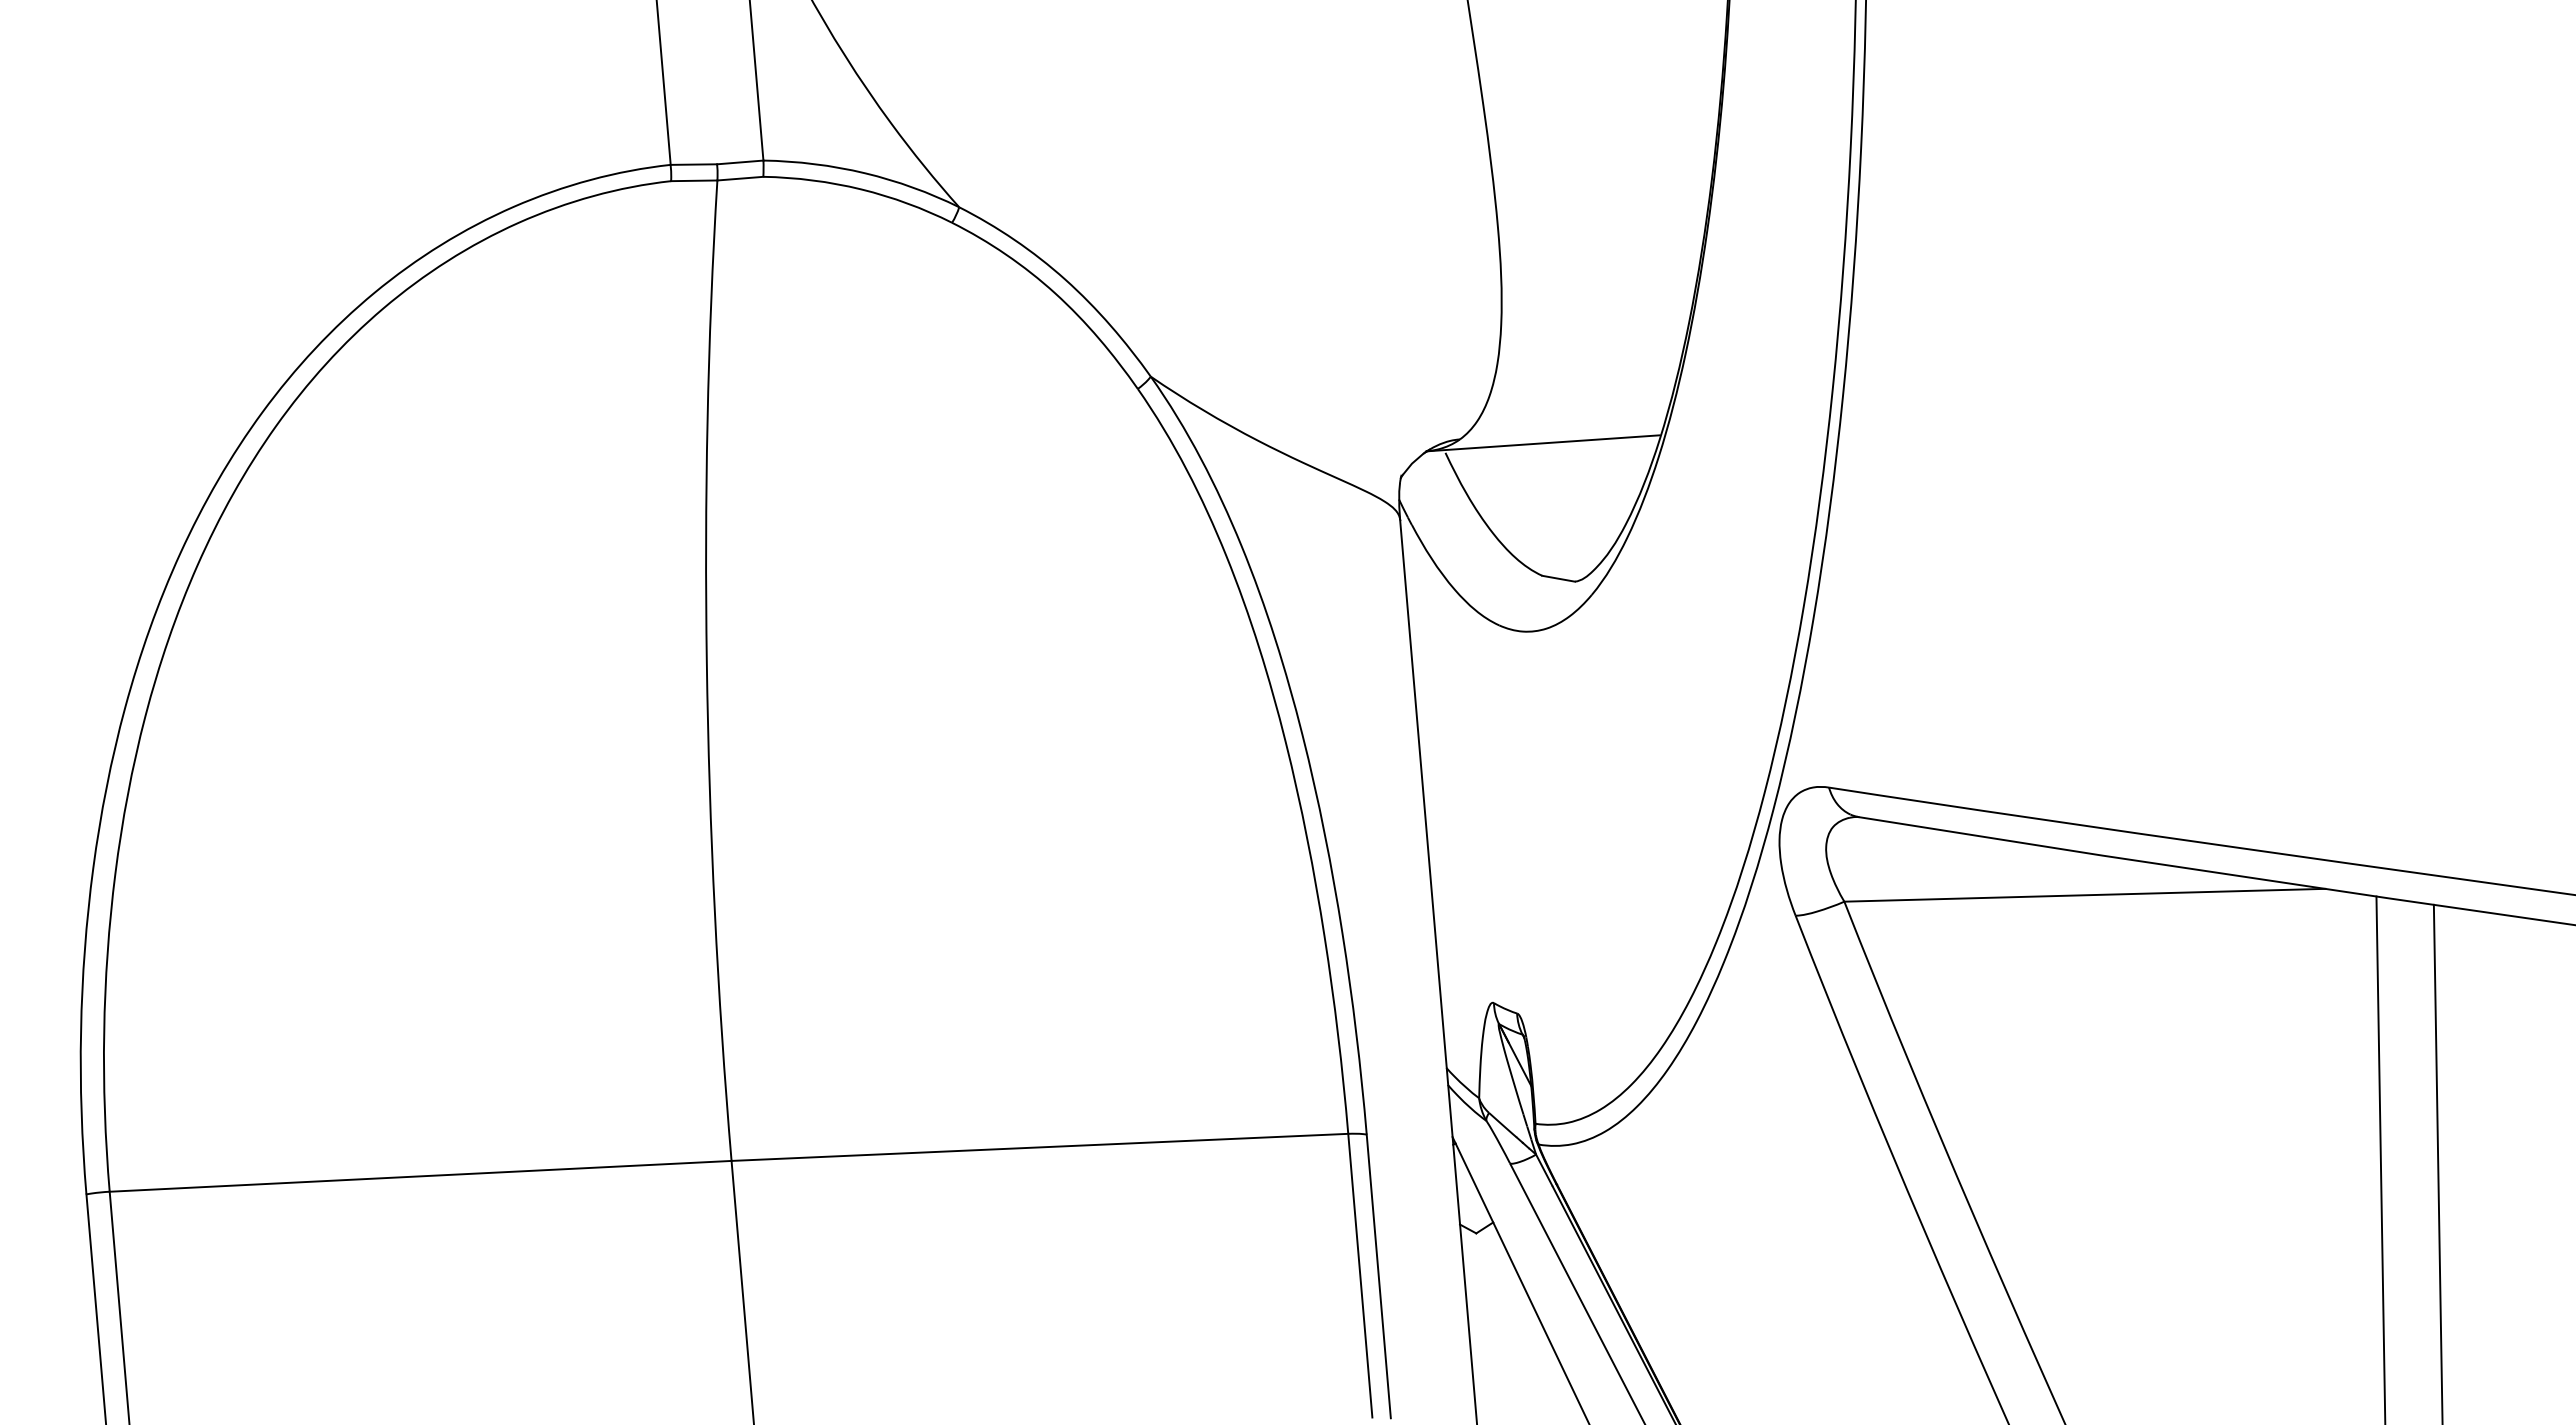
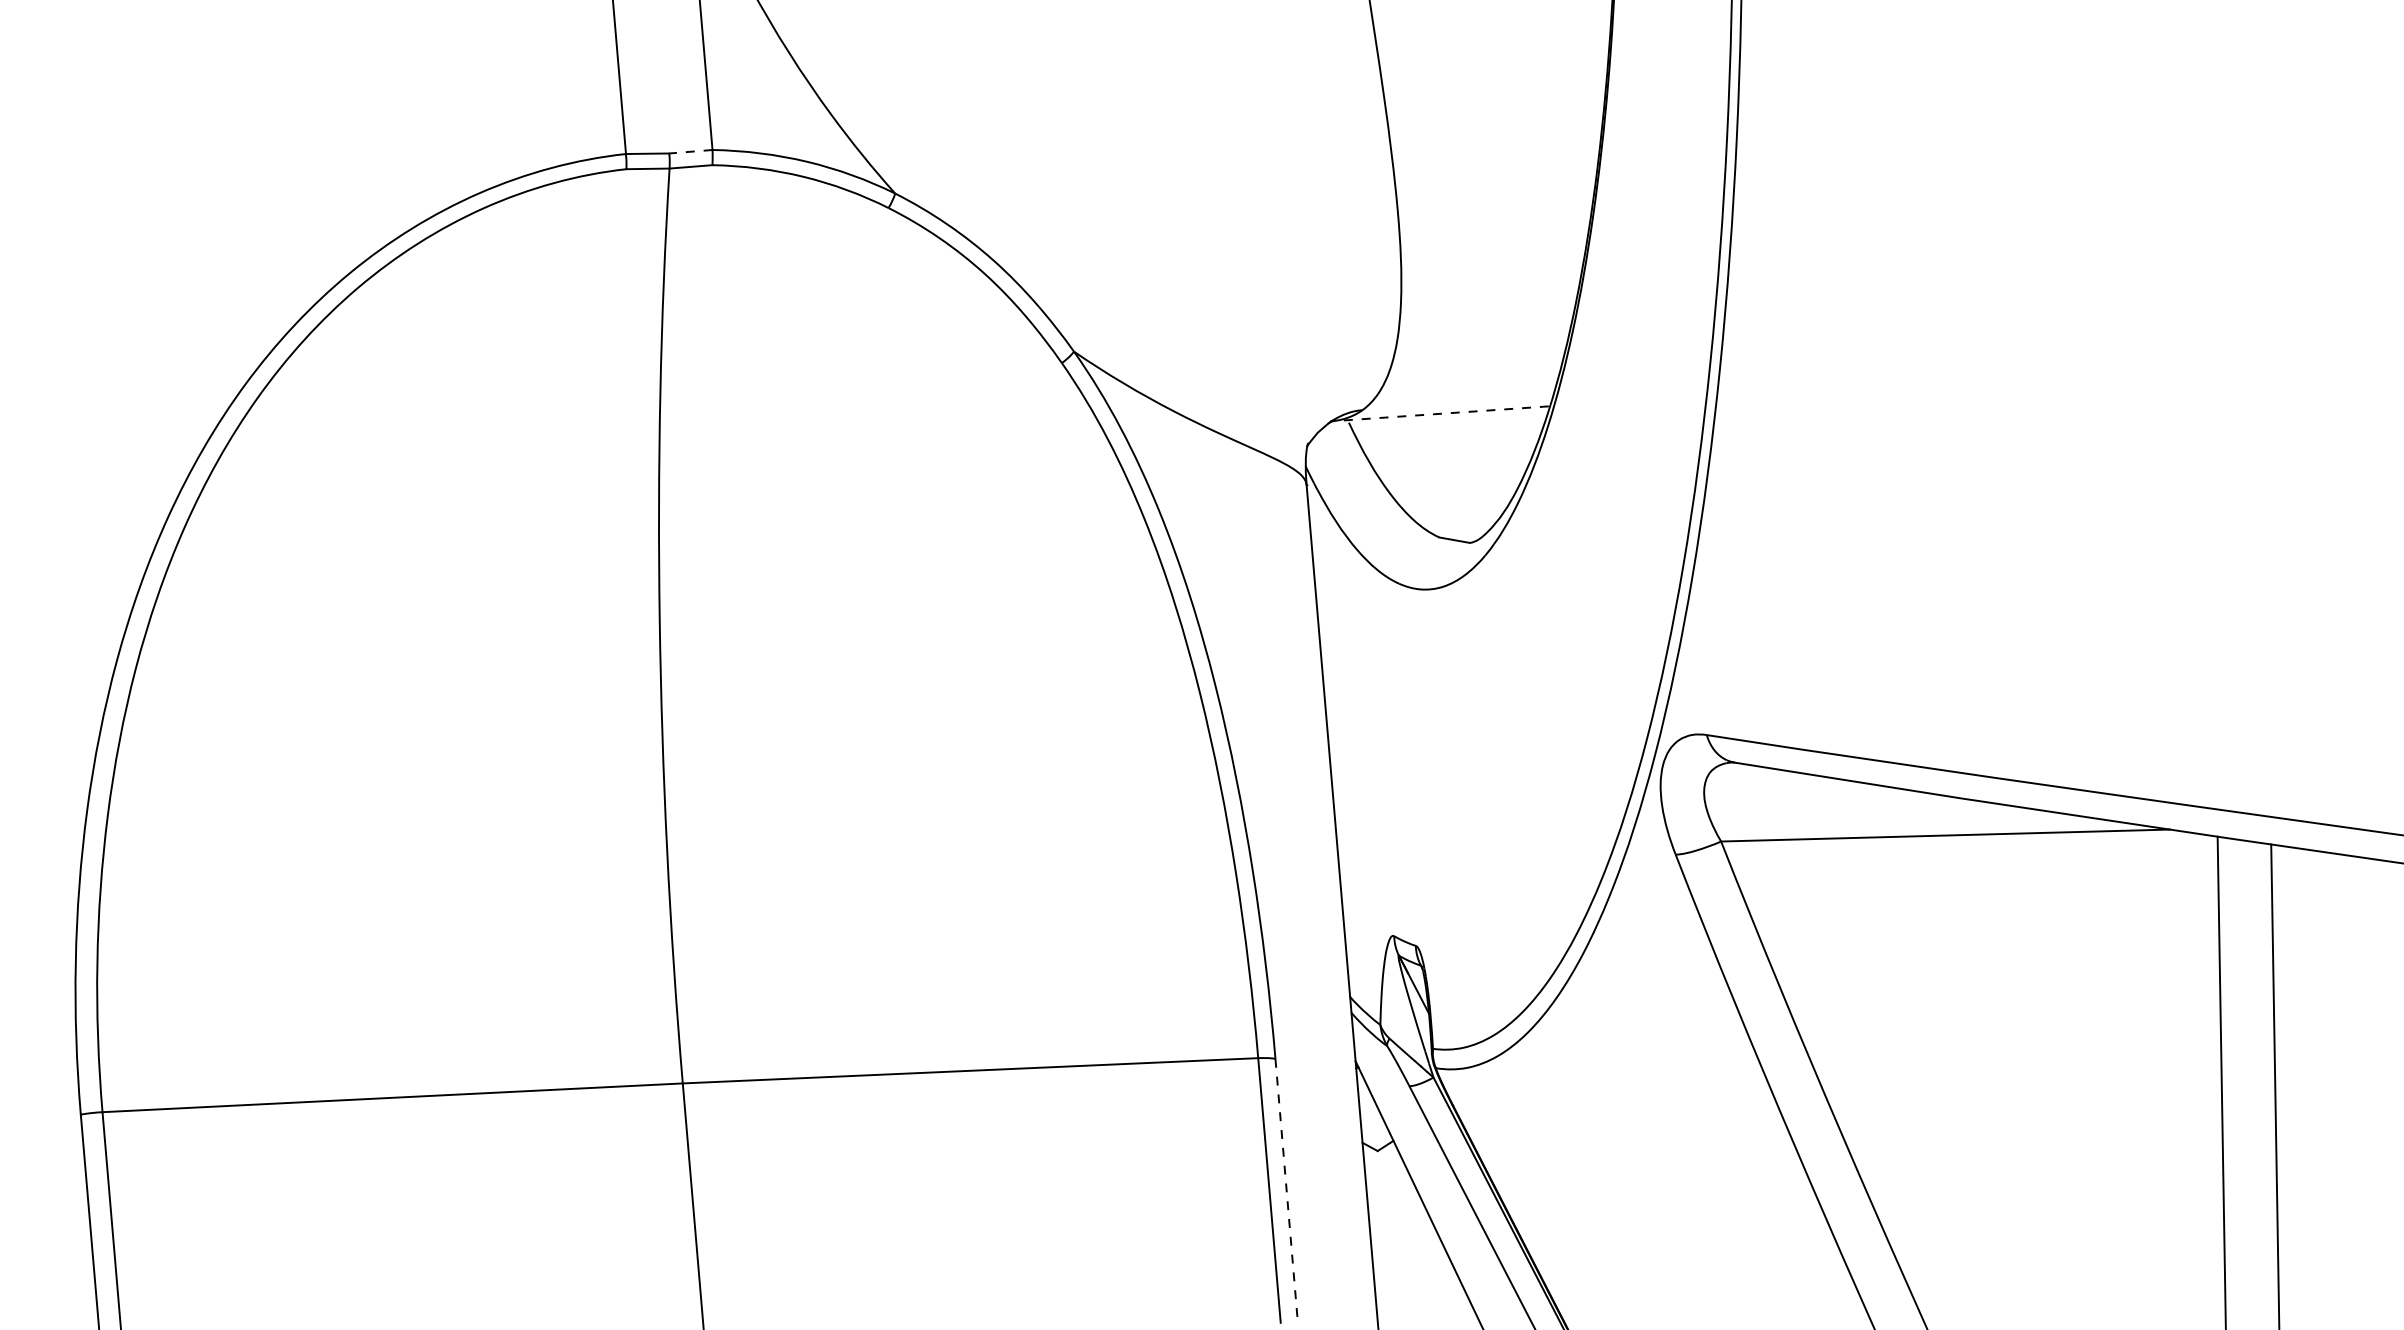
line: (739, 162) -> (690, 151), solid -> dashed
line: (1543, 443) -> (1440, 413), solid -> dashed
line: (1378, 1276) -> (1286, 1191), solid -> dashed

